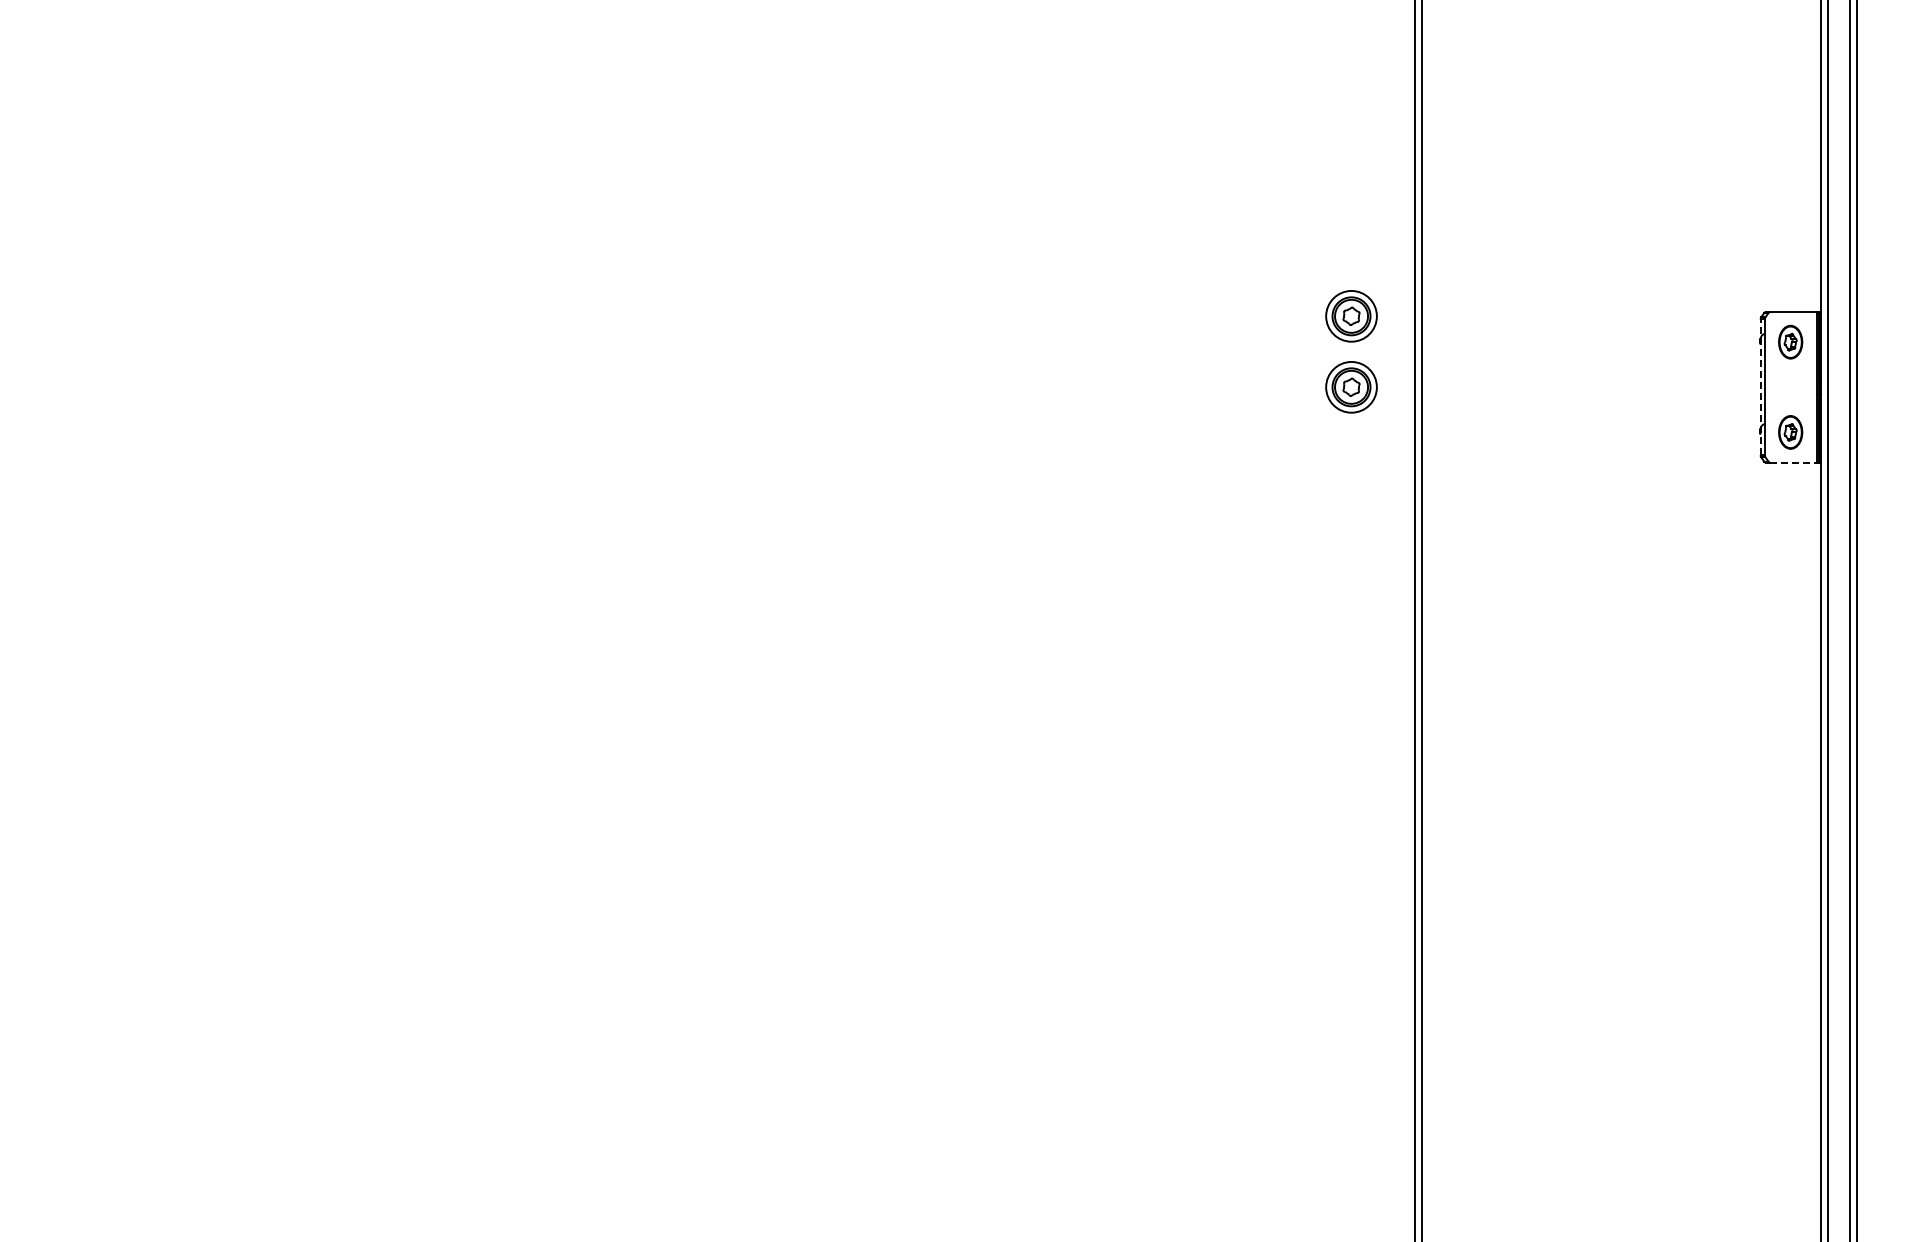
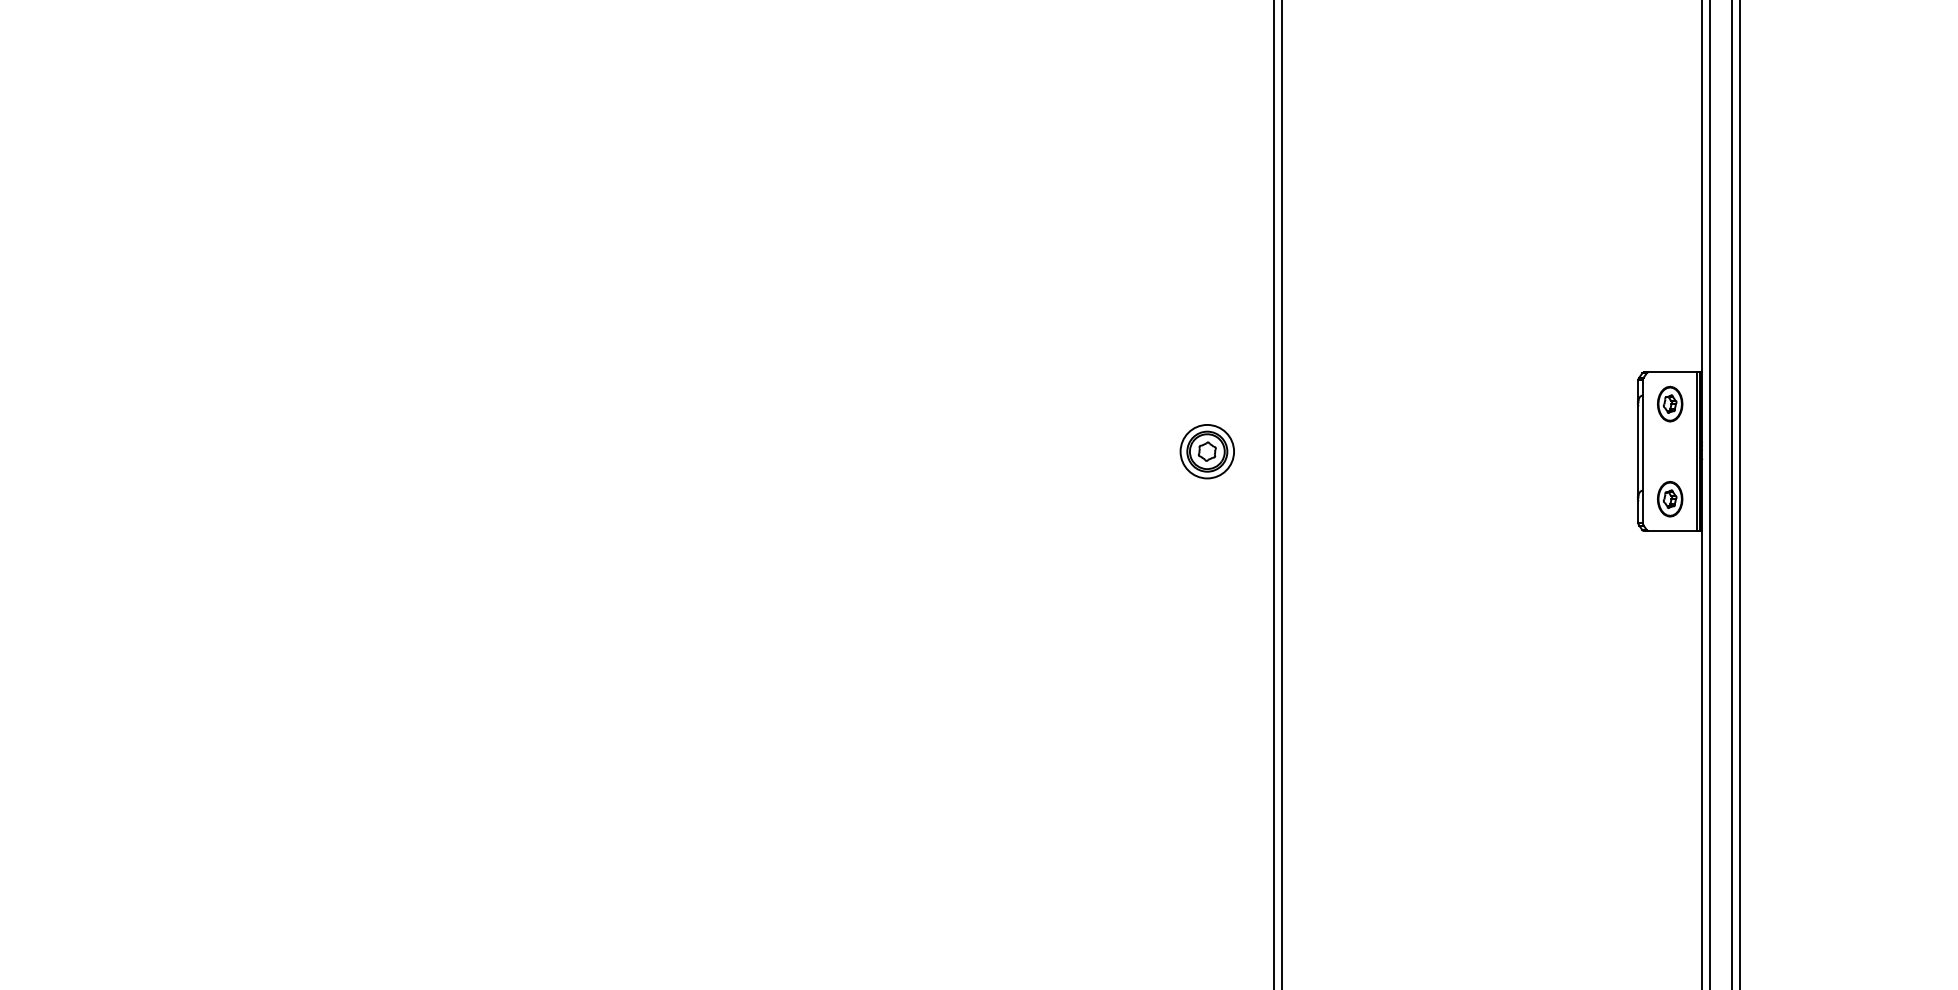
part: (1351, 316) -> (1207, 377), removed
line: (1760, 387) -> (1638, 451), dashed -> solid
line: (1793, 462) -> (1673, 530), dashed -> solid

